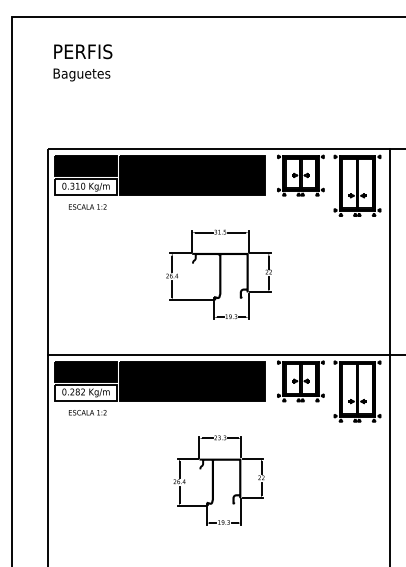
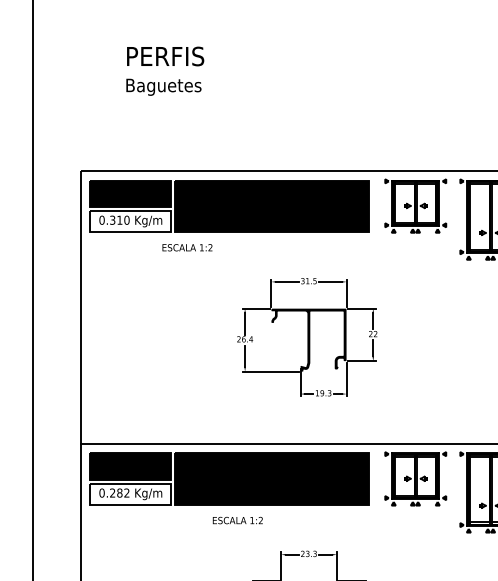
text: (82, 62) -> (164, 70), moved
text: (87, 206) -> (187, 247), moved
text: (87, 412) -> (237, 520), moved

